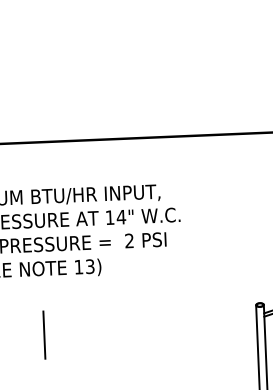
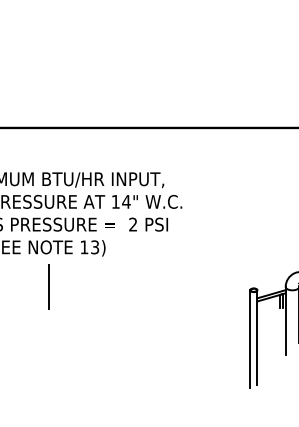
line: (43, 334) -> (48, 286), moved

